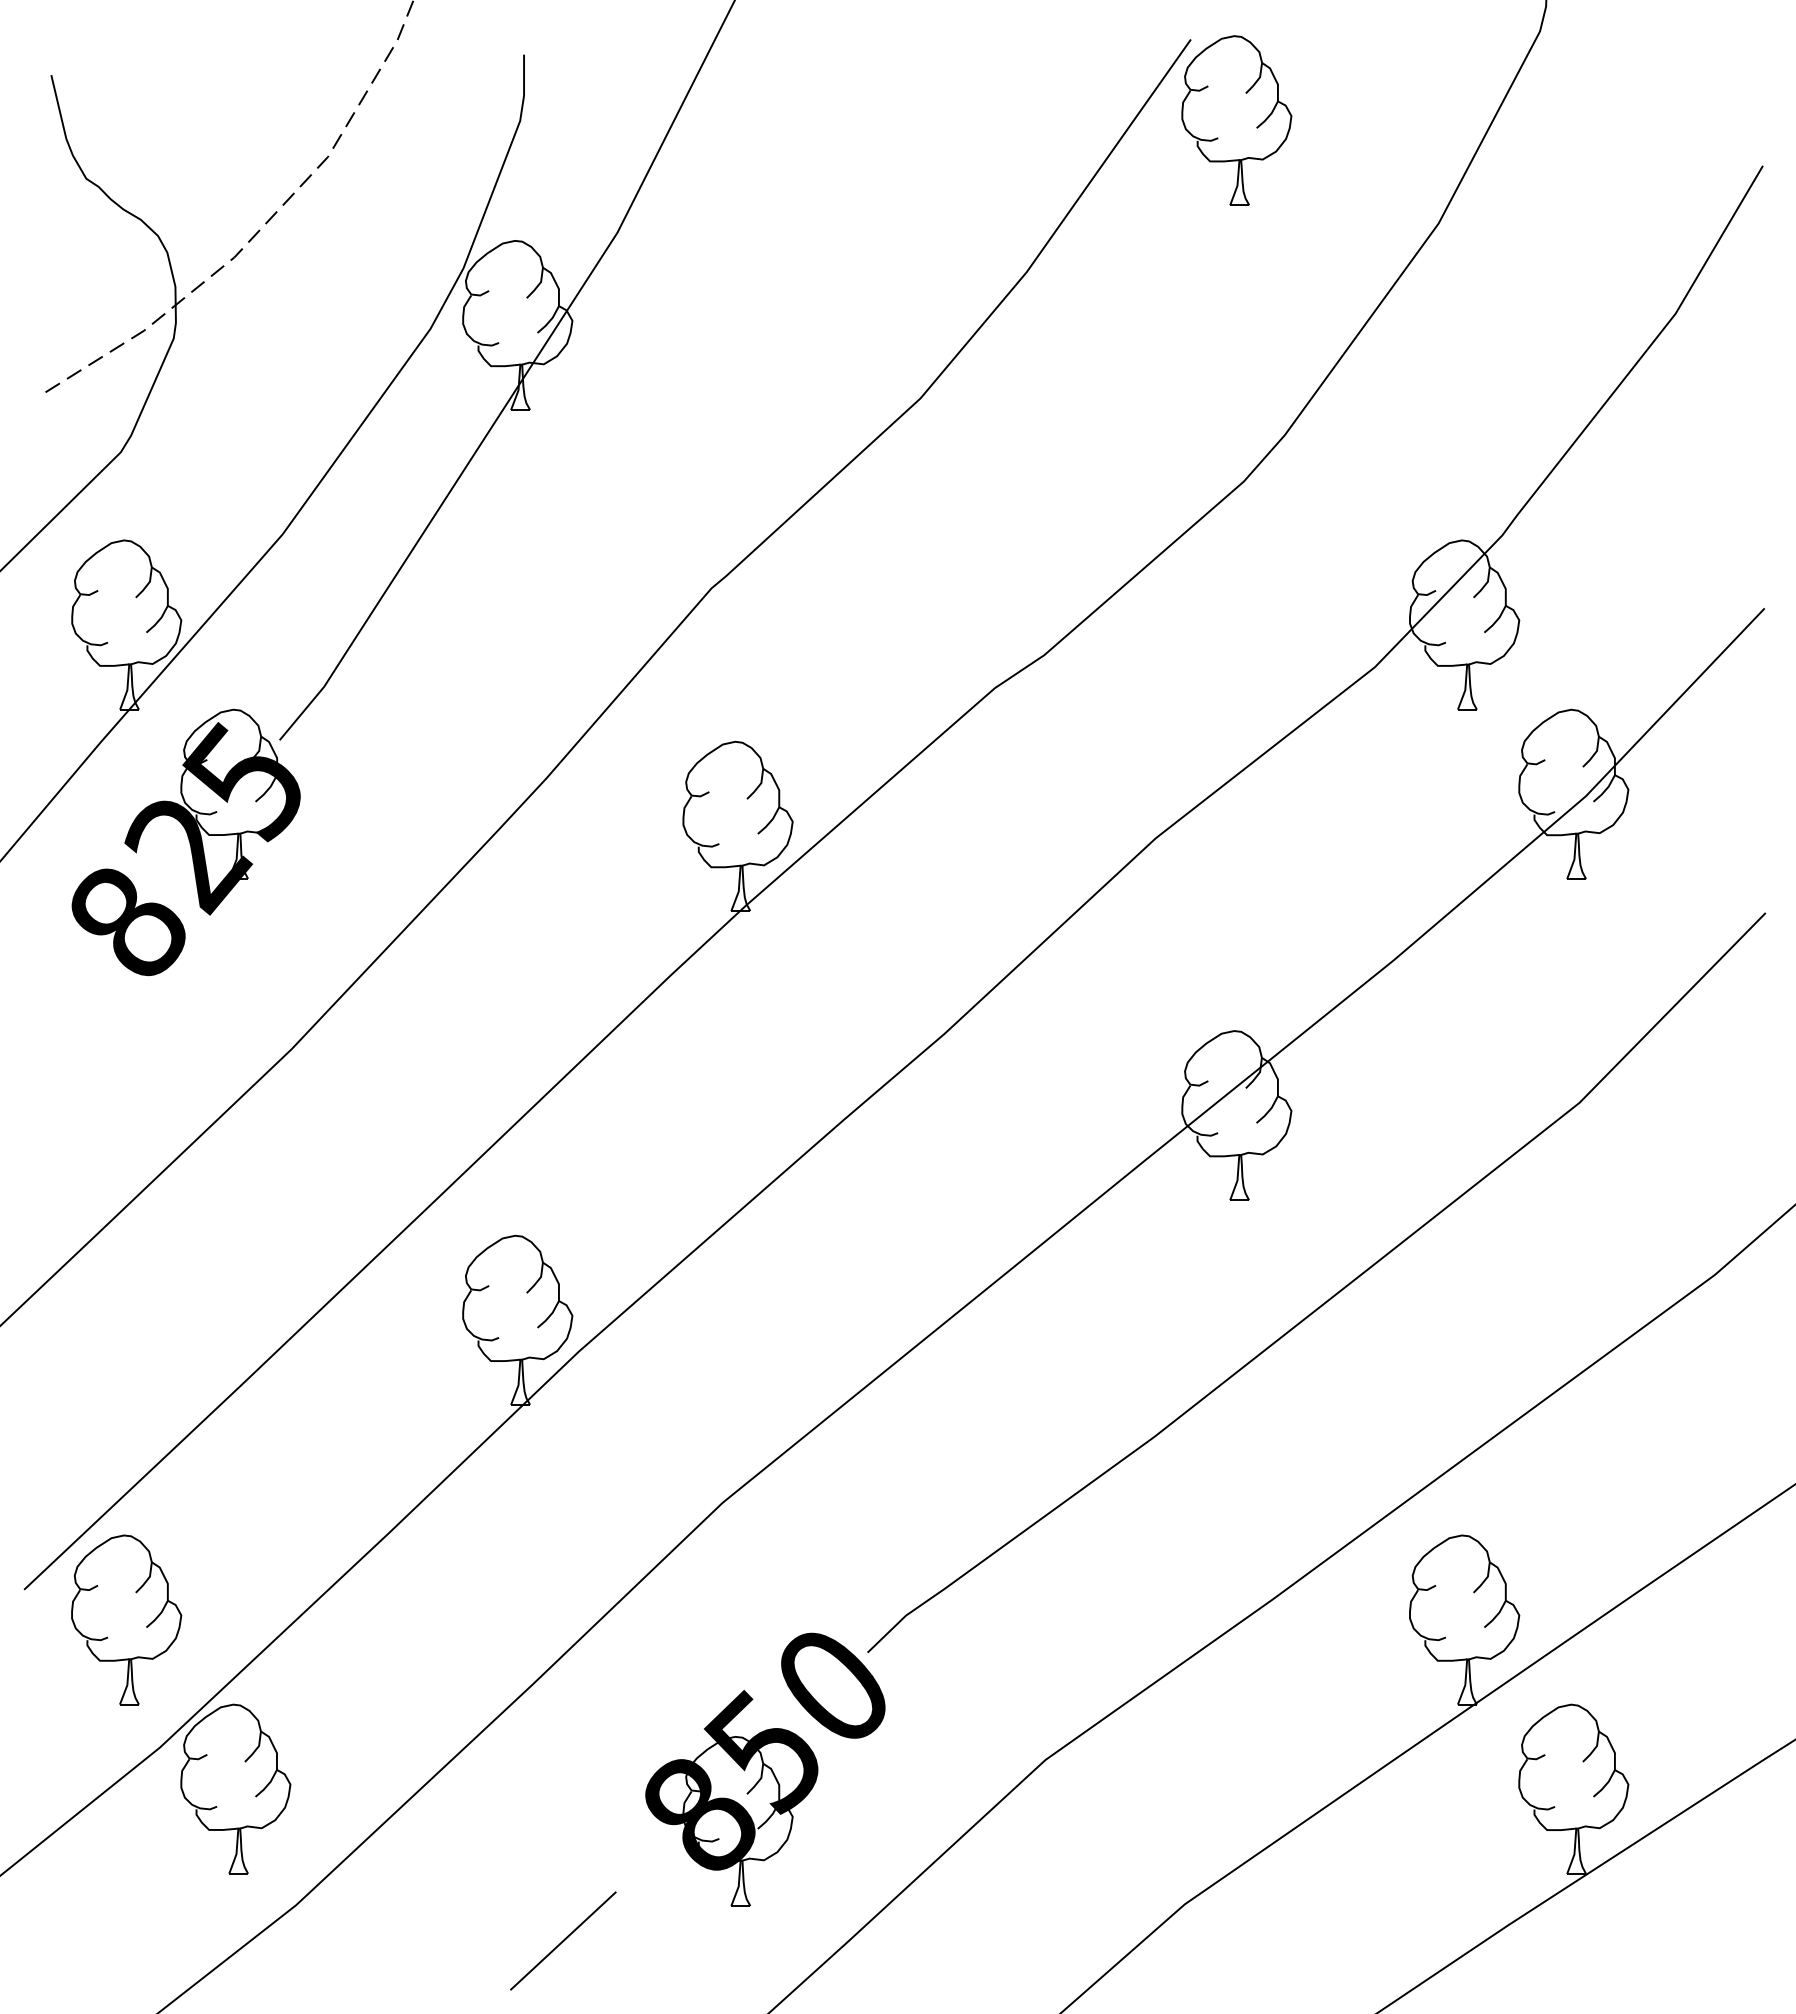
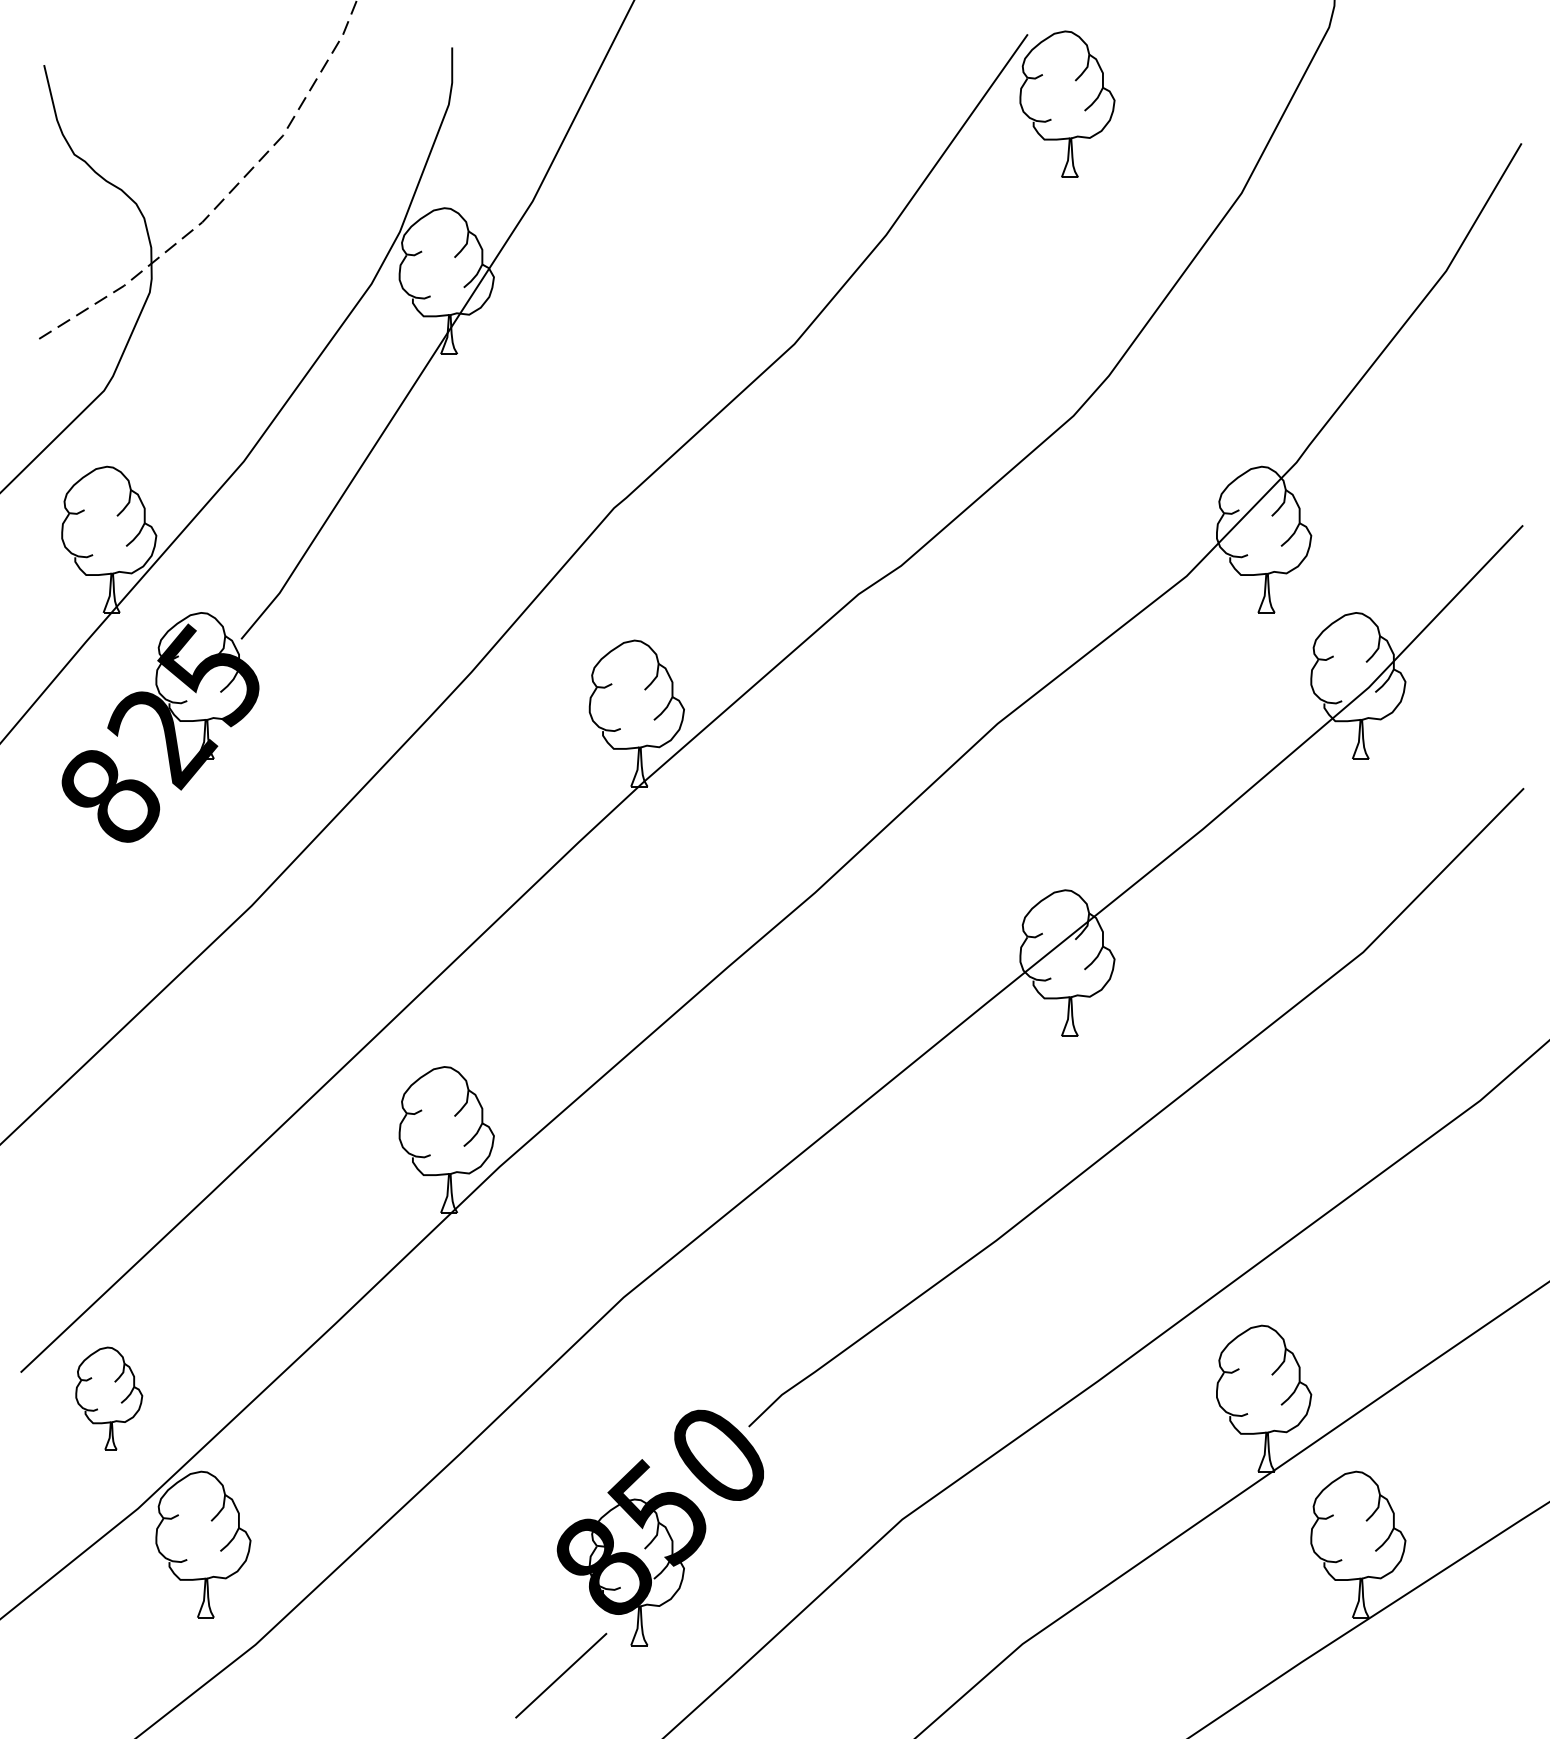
part: (126, 1619) -> (109, 1398), size x0.7
line: (563, 1940) -> (561, 1675), moved

